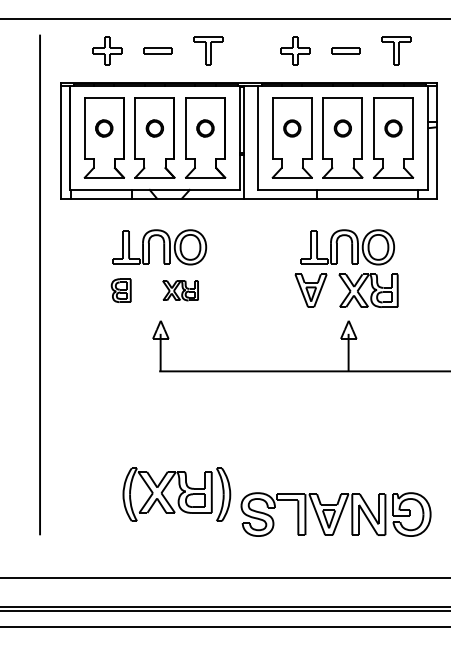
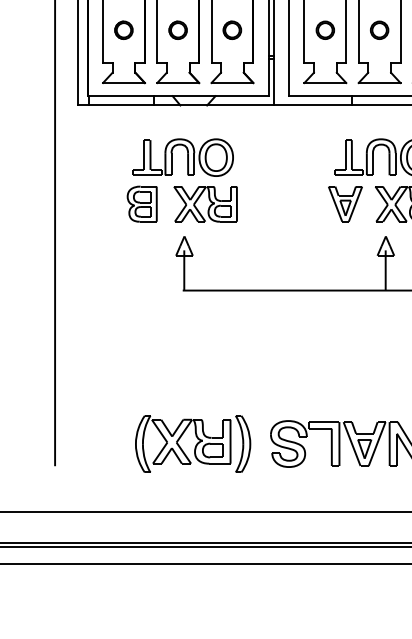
part: (120, 290) -> (141, 203), size x1.43
part: (180, 290) -> (205, 203), size x1.67
part: (176, 494) -> (192, 443), moved

